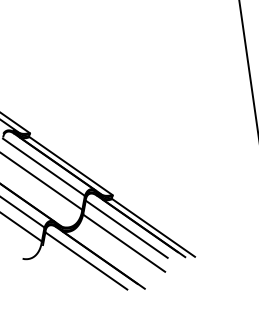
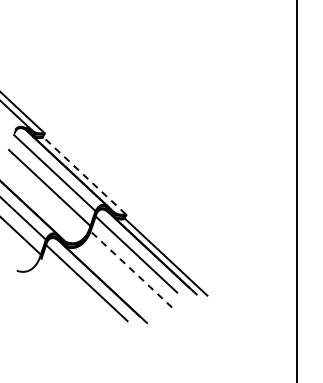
line: (70, 165) -> (84, 175), solid -> dashed
line: (124, 243) -> (131, 269), solid -> dashed

